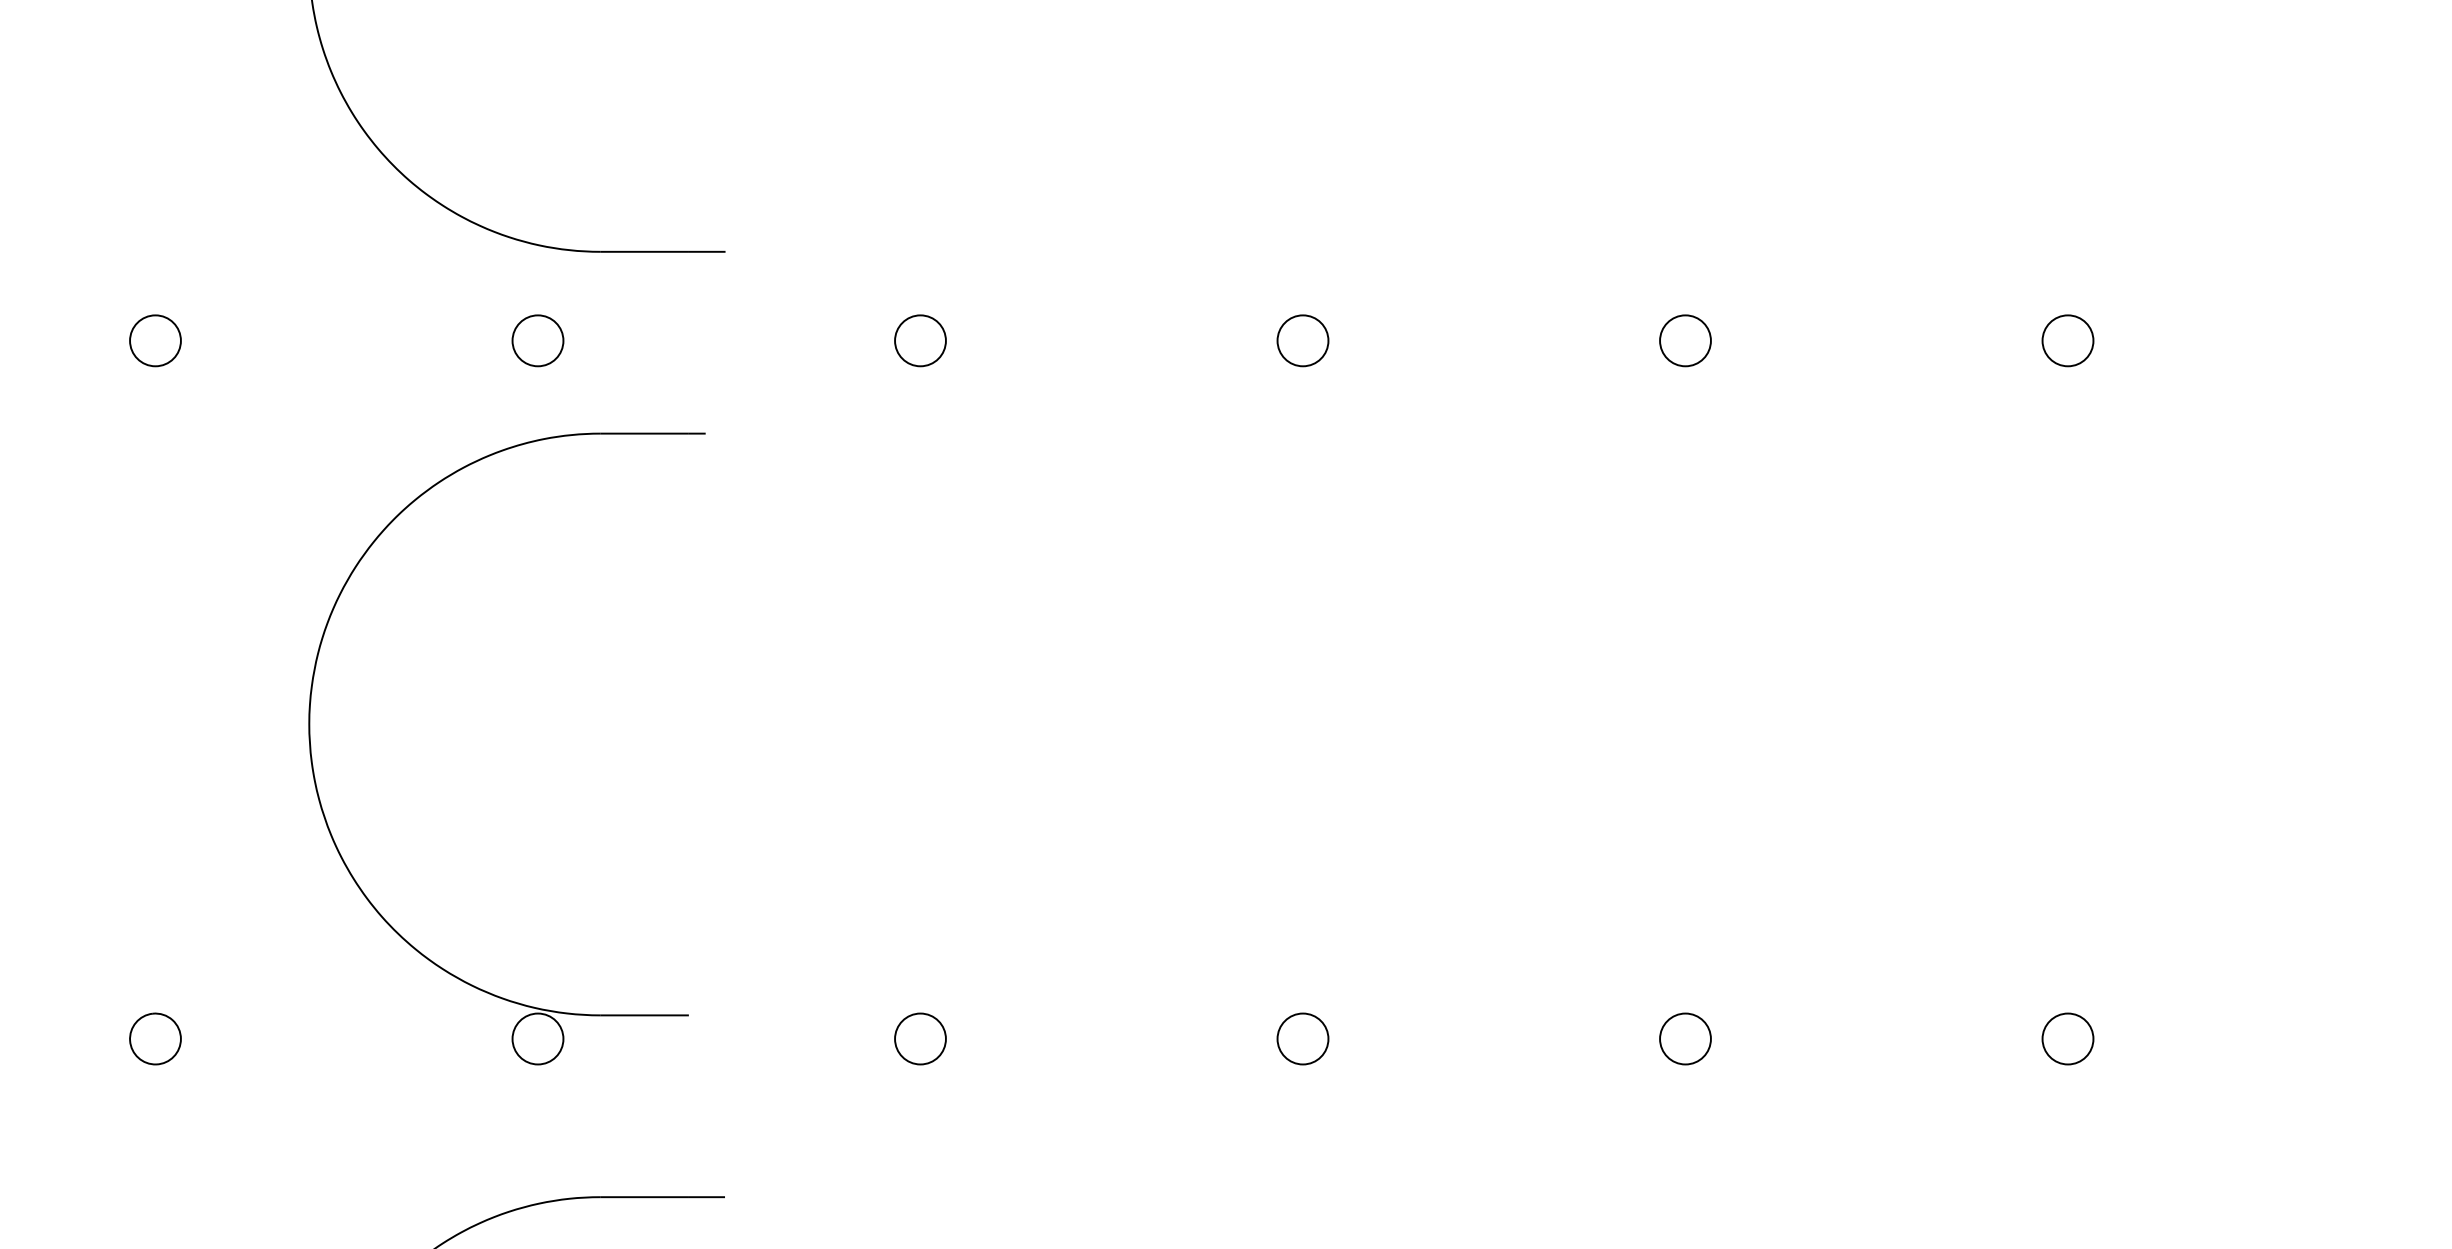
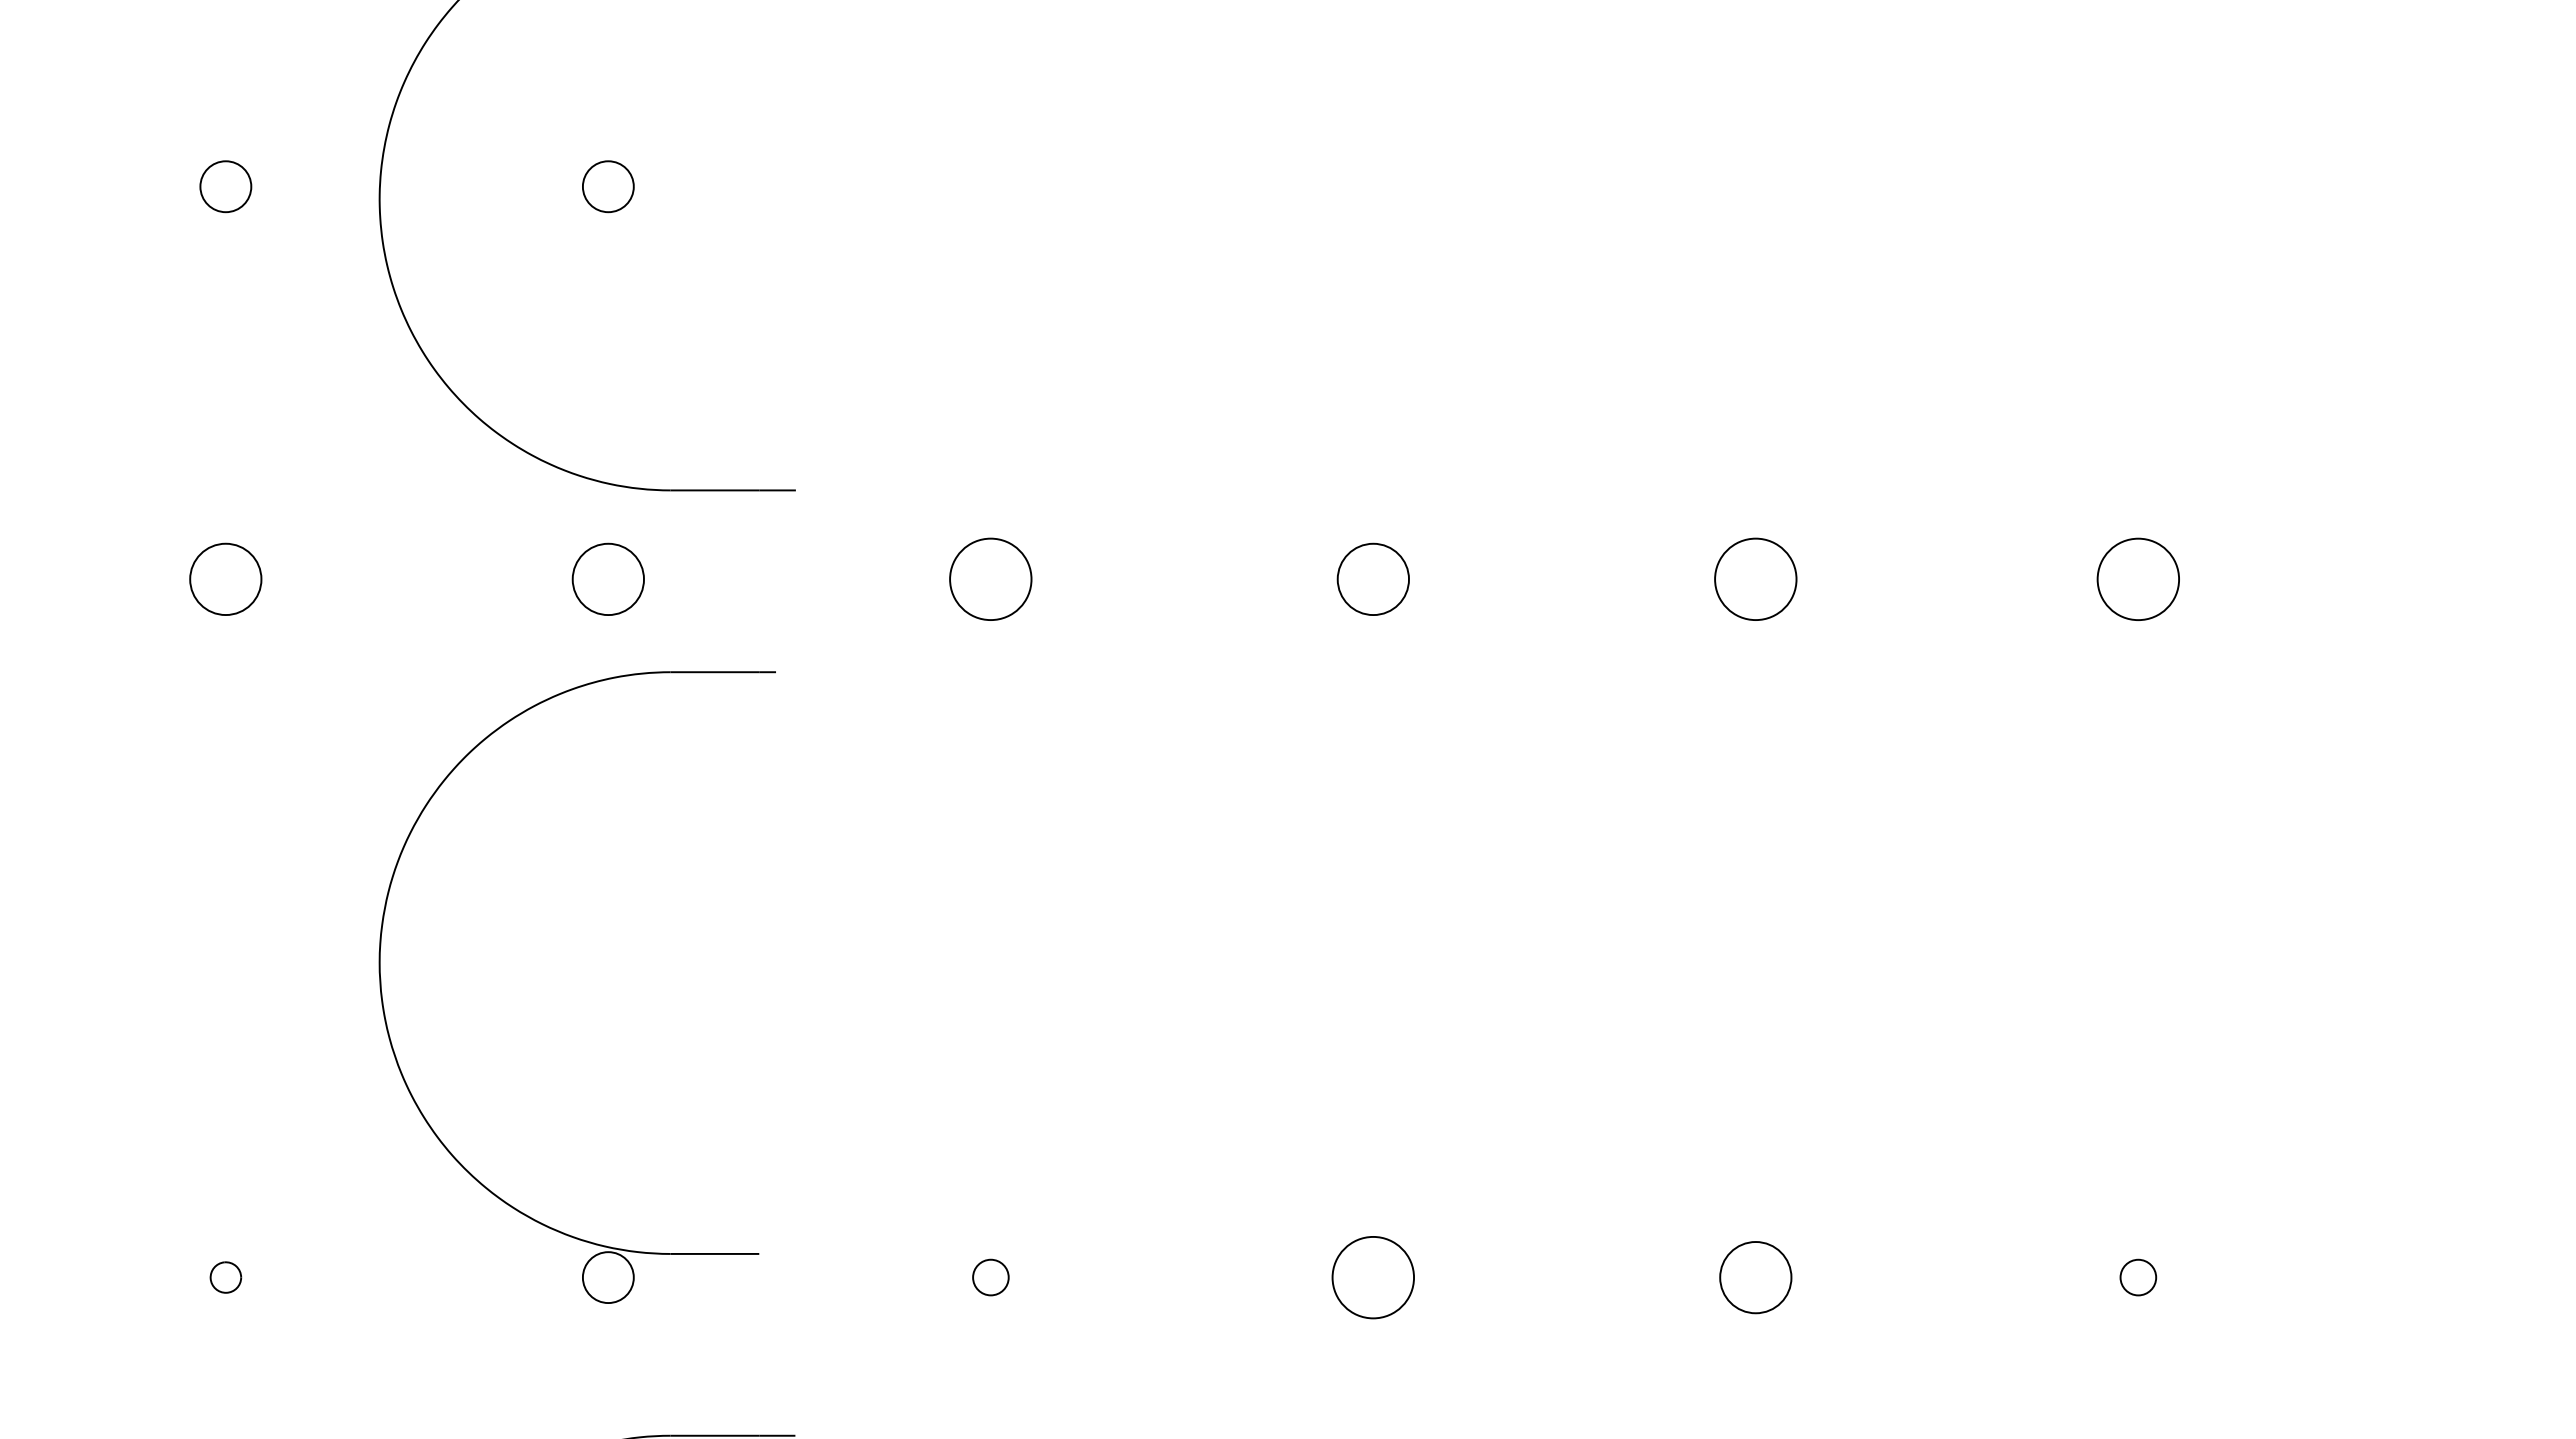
circle: (537, 339) -> (607, 578), size x1.4
circle: (1302, 339) -> (1372, 578), size x1.4
circle: (2067, 339) -> (2137, 578), size x1.6
circle: (155, 340) -> (225, 579), size x1.4
circle: (920, 340) -> (990, 579), size x1.6
circle: (1685, 340) -> (1755, 579), size x1.6
part: (155, 1038) -> (225, 1277), size x0.6
circle: (920, 1038) -> (990, 1277), size x0.7
circle: (1303, 1038) -> (1373, 1277), size x1.6
circle: (1685, 1038) -> (1755, 1277), size x1.4
circle: (2067, 1038) -> (2137, 1277), size x0.7

